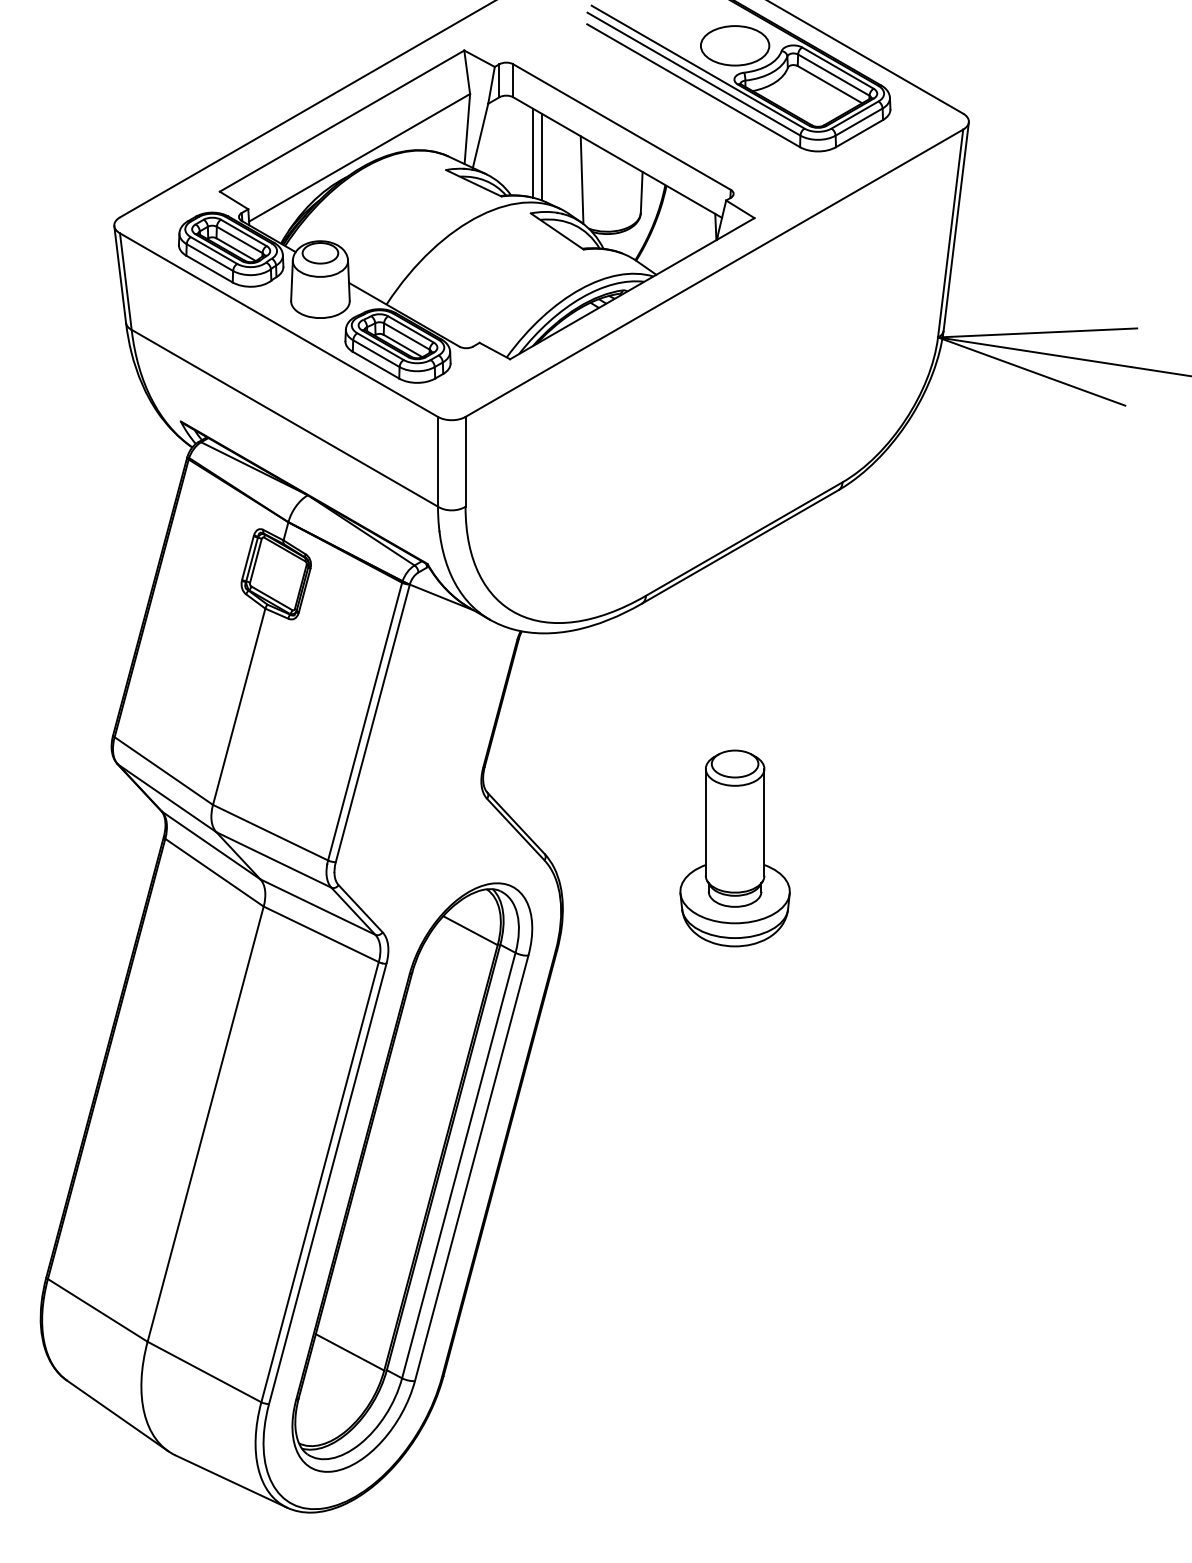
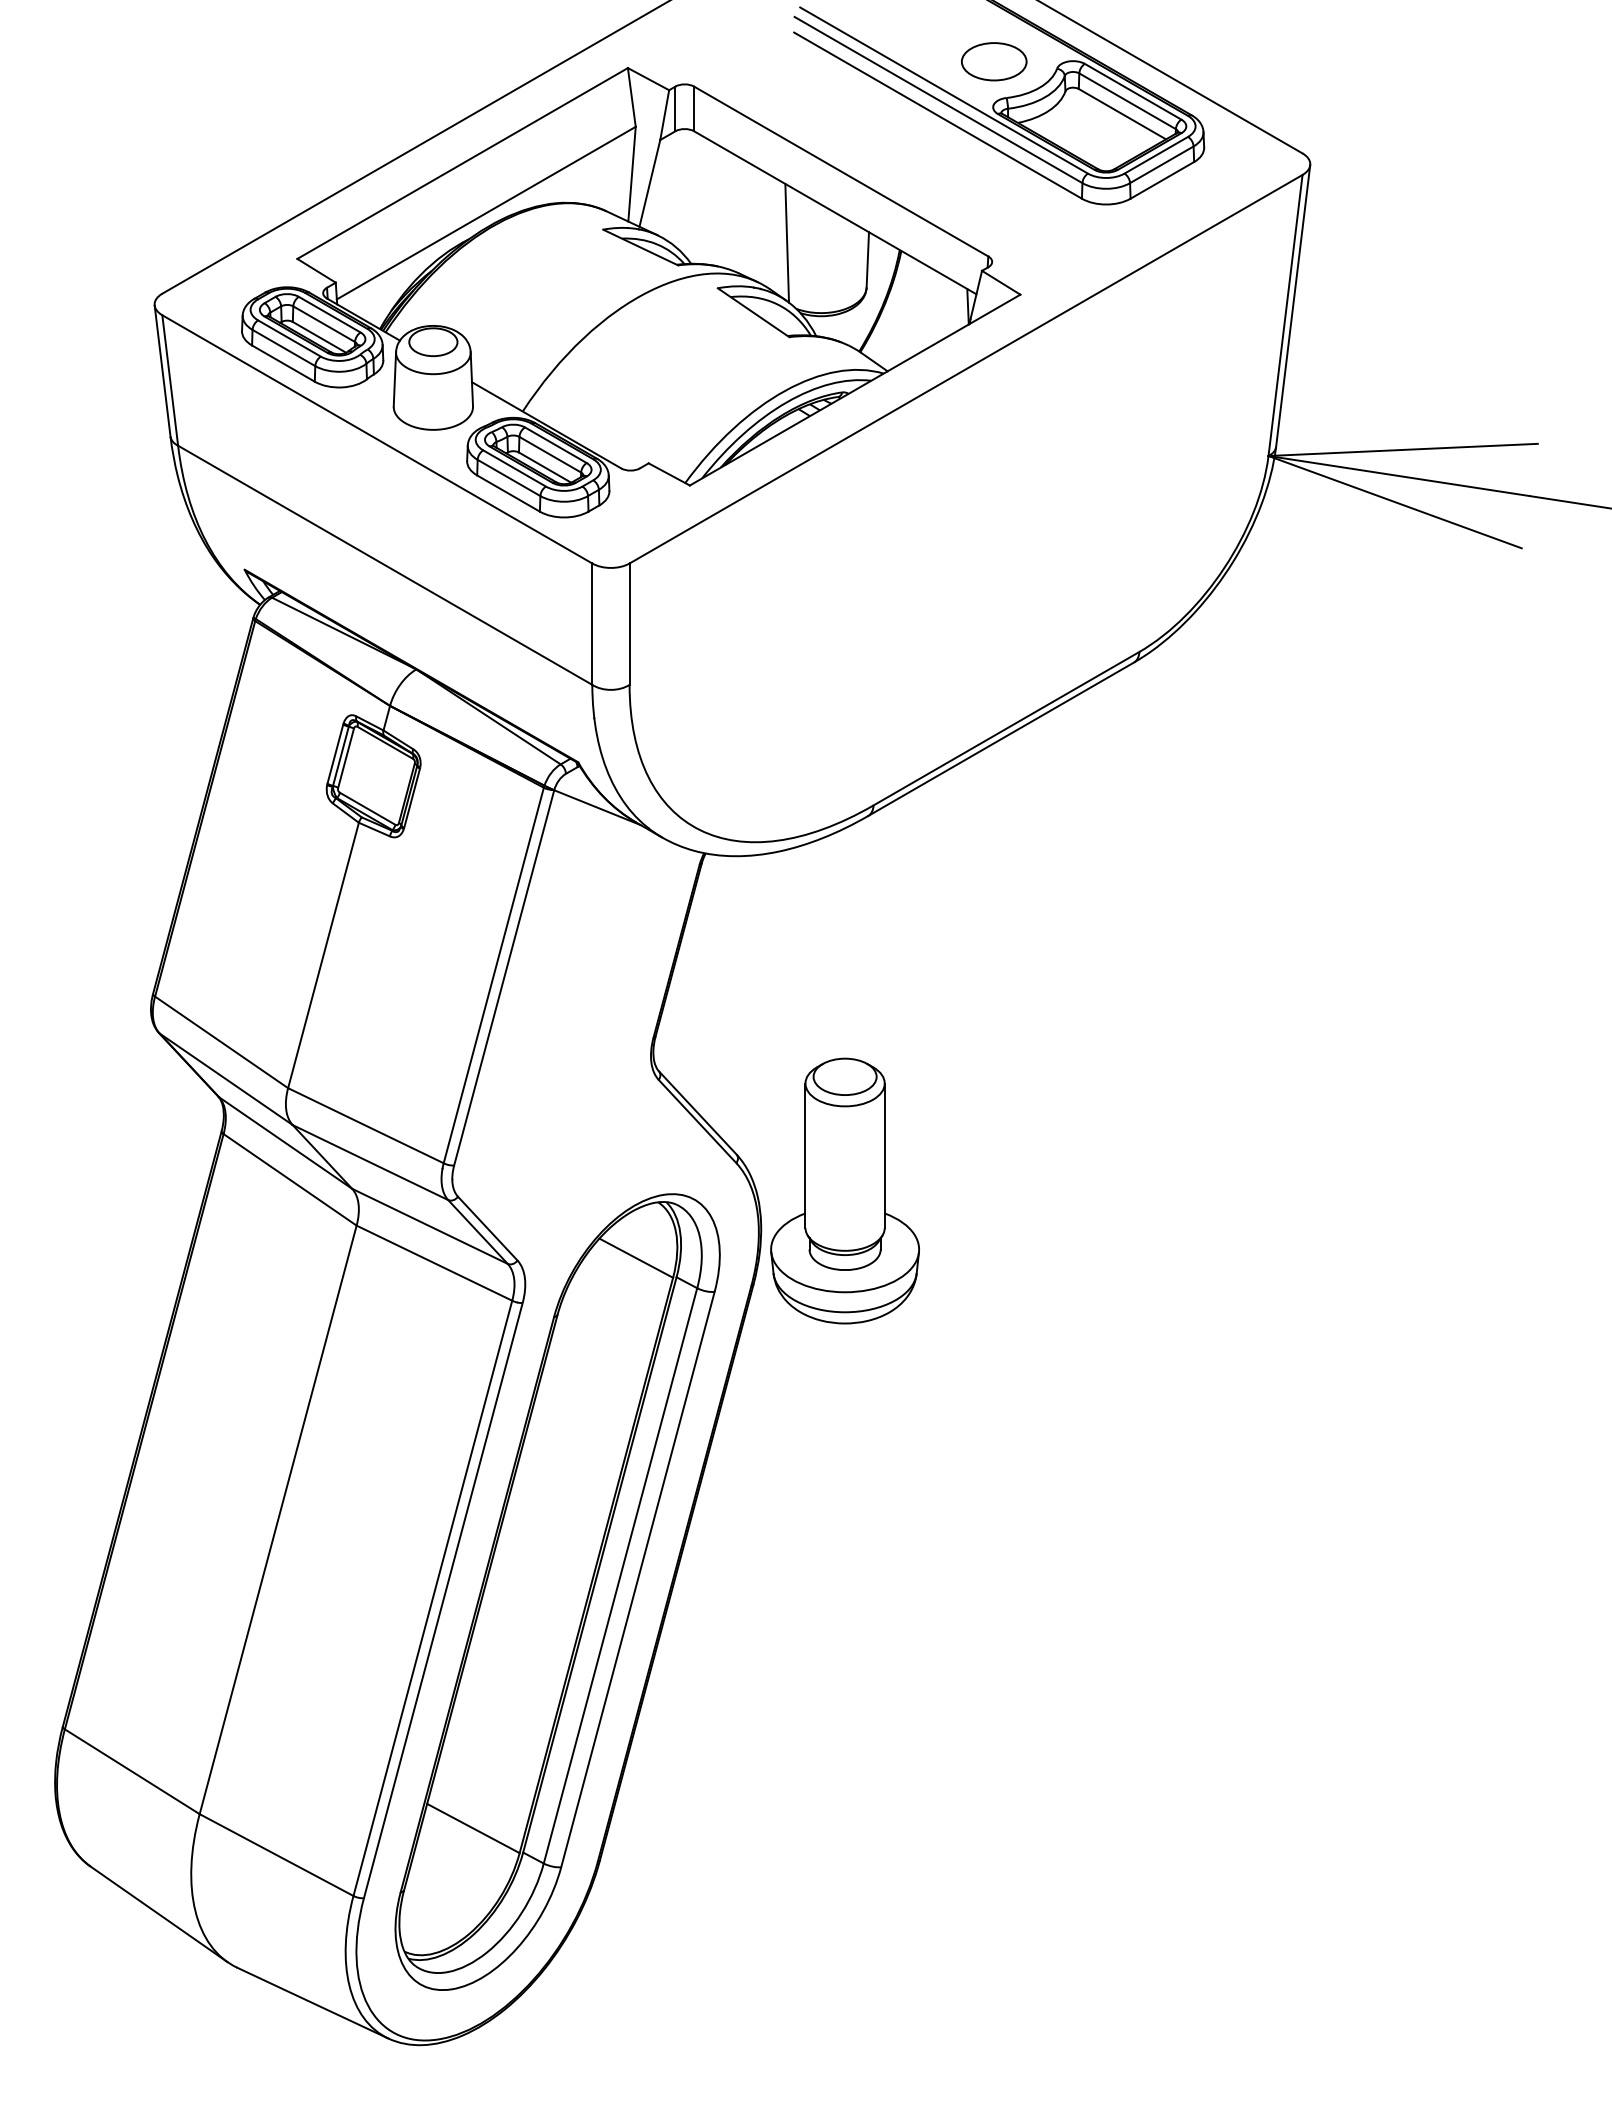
part: (735, 45) -> (994, 61), size x0.7
line: (533, 152) -> (721, 206), removed
line: (541, 156) -> (732, 211), removed
part: (734, 848) -> (844, 1190), moved

